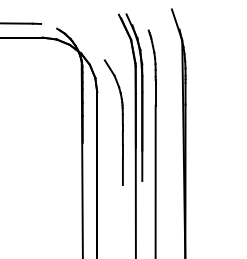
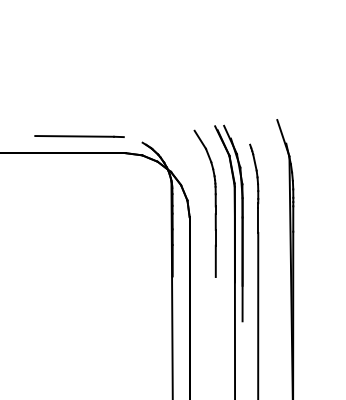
part: (121, 122) -> (214, 203), moved

